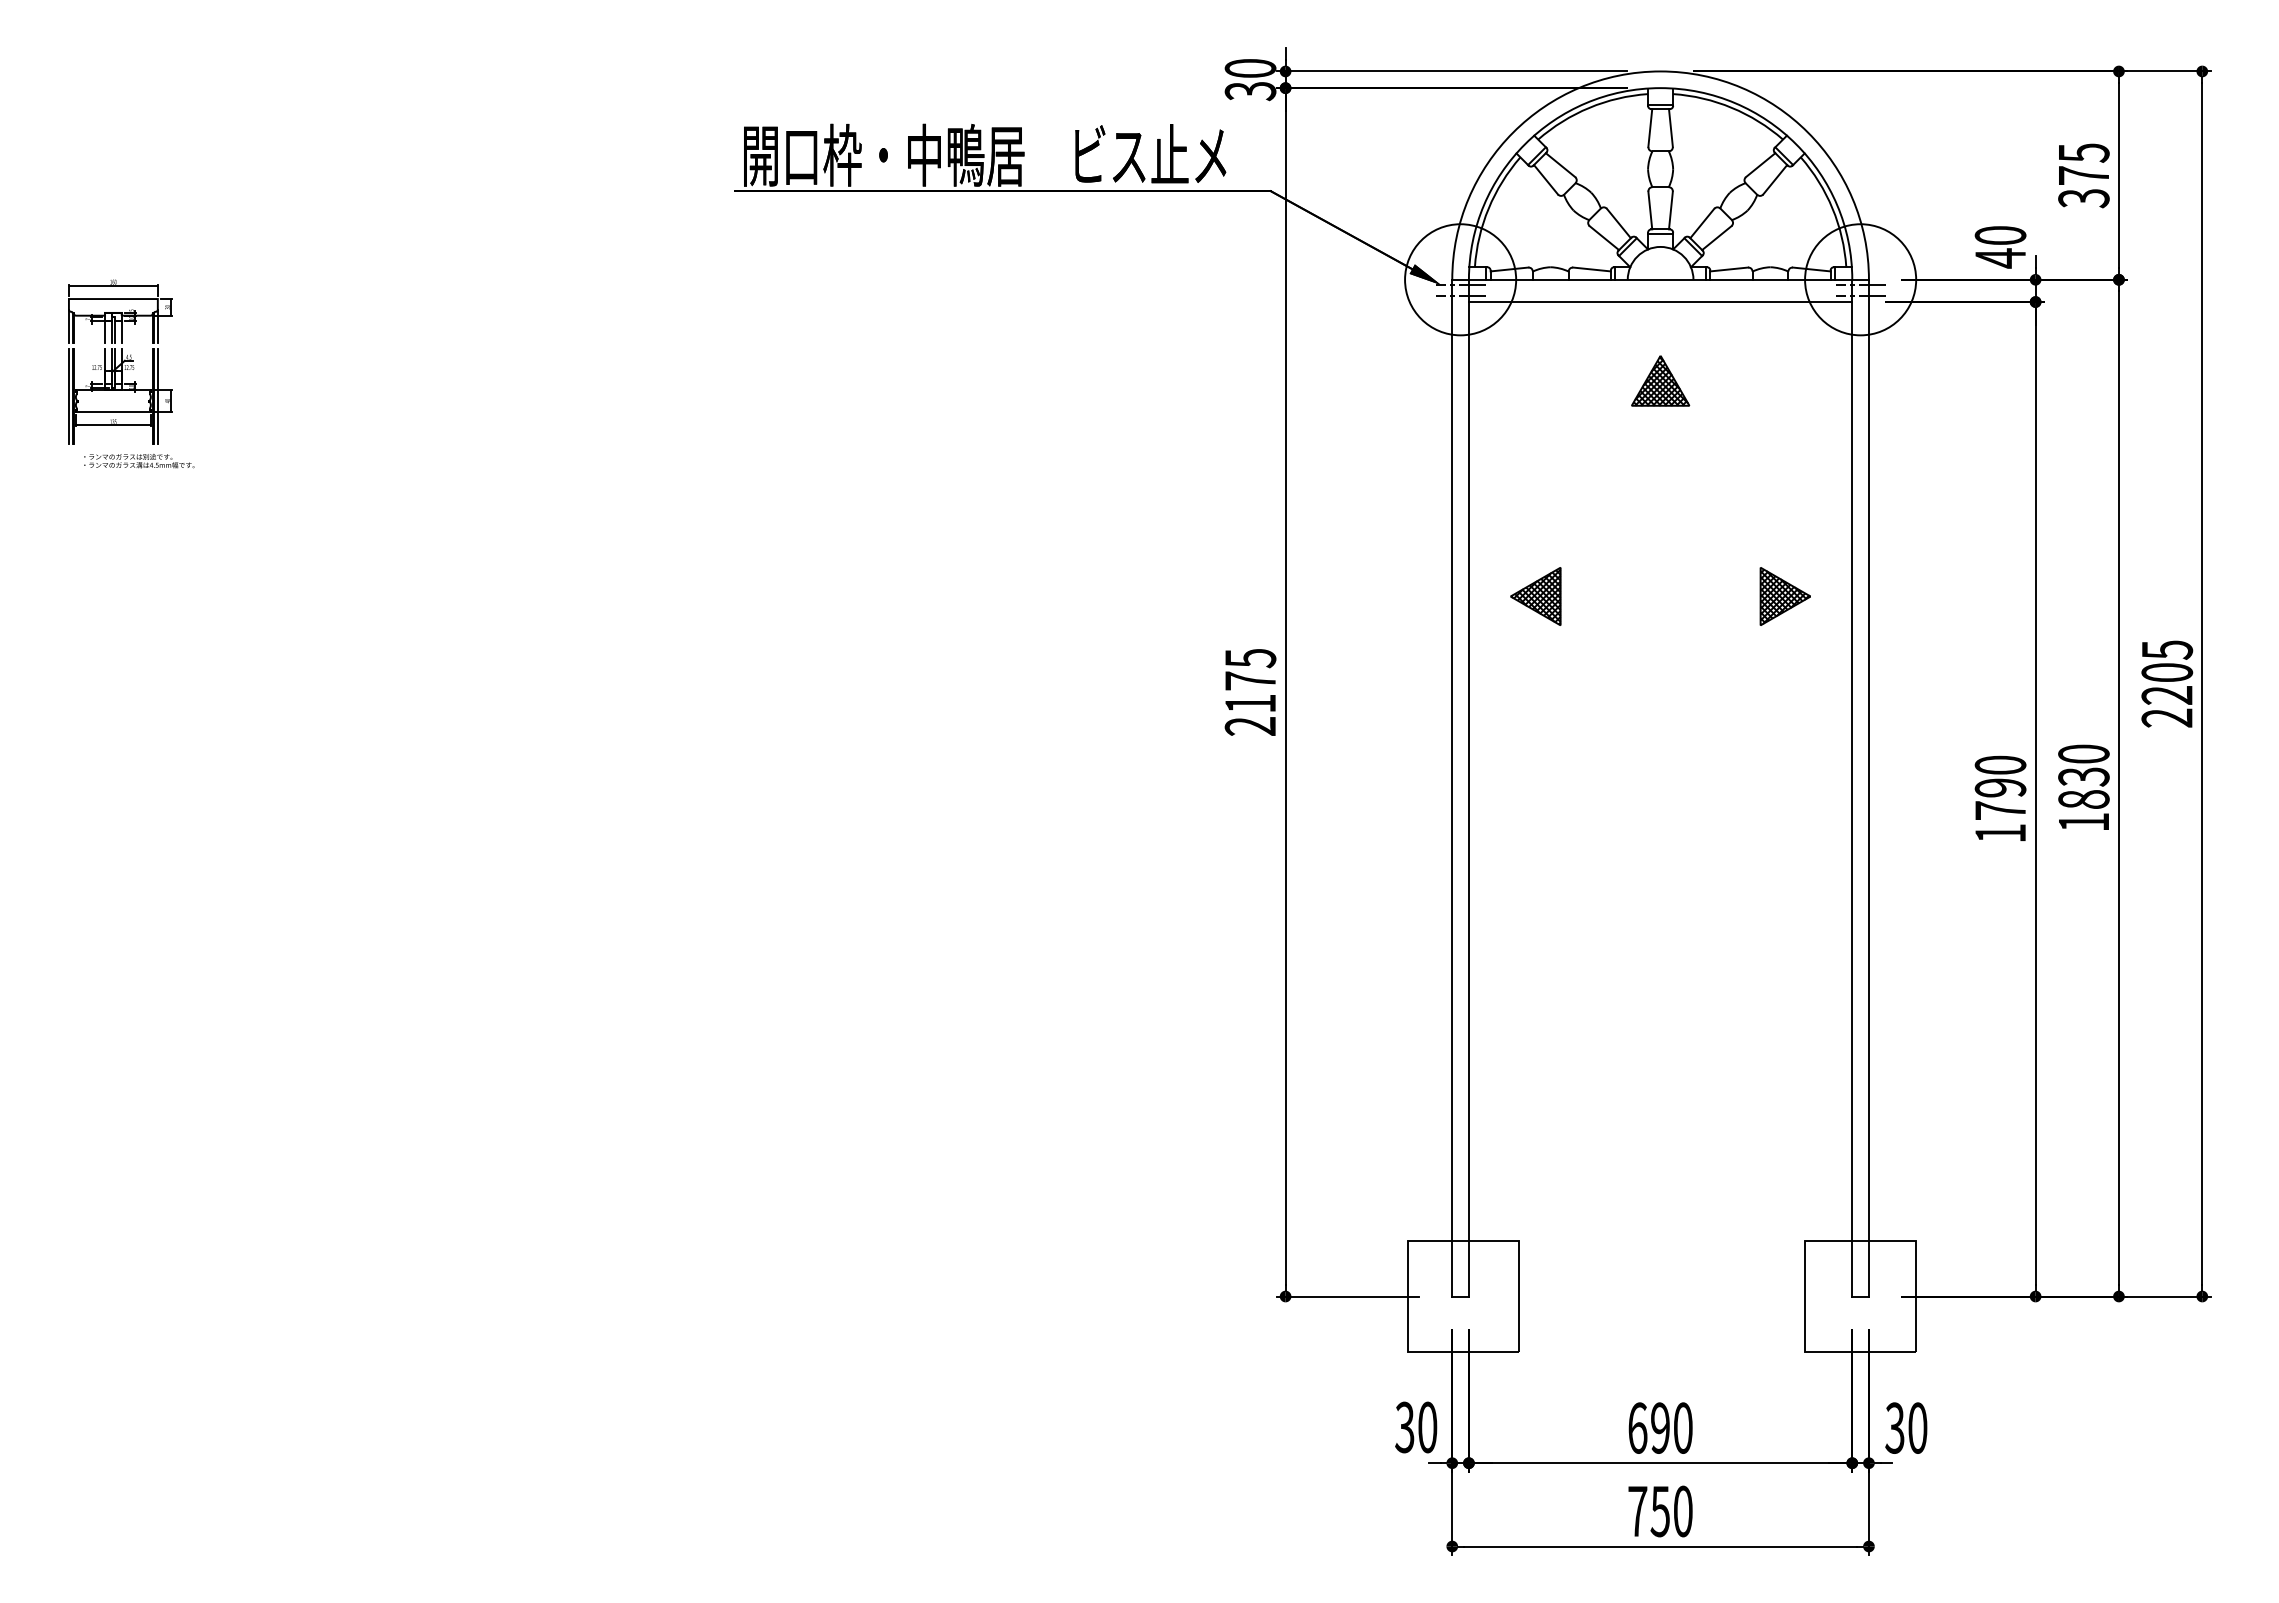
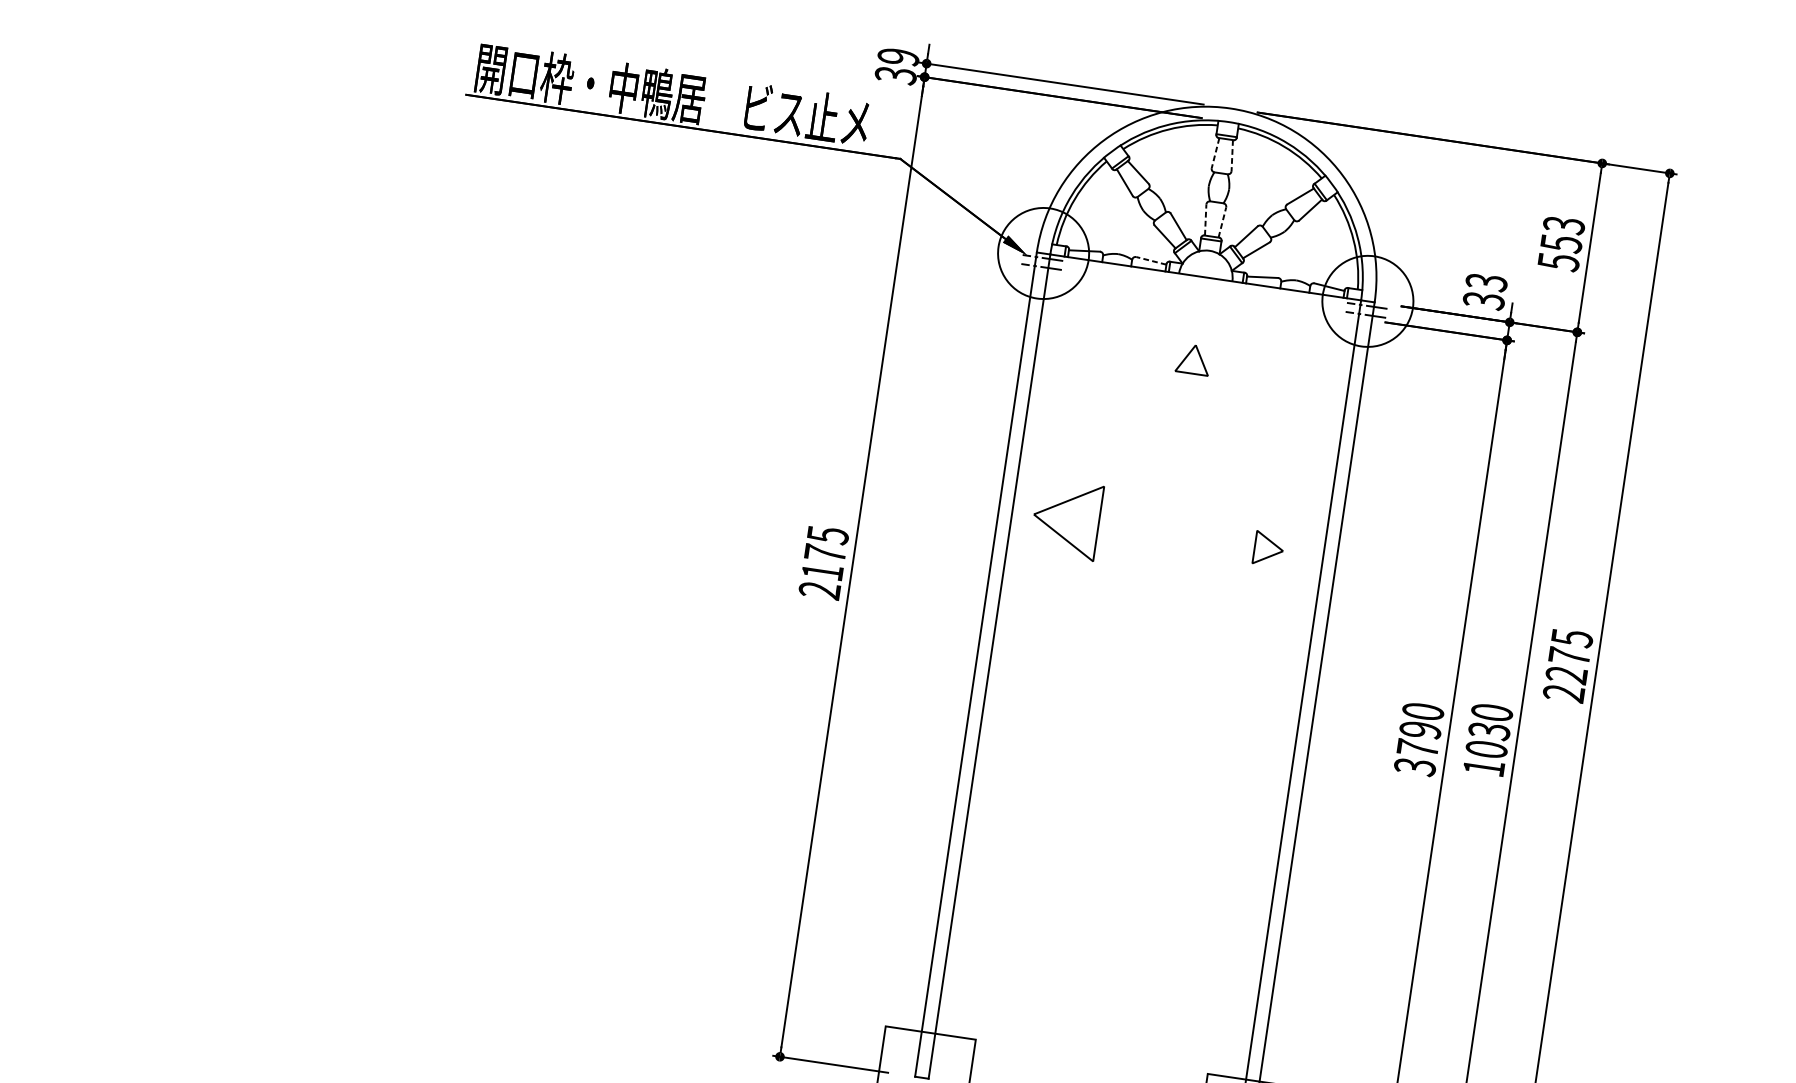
text: (1250, 68) -> (898, 57), 30 -> 39
line: (1650, 128) -> (1215, 153), solid -> dashed
line: (1670, 128) -> (1231, 155), solid -> dashed
text: (2083, 175) -> (1561, 243), 375 -> 553
line: (1650, 210) -> (1205, 220), solid -> dashed
line: (1670, 210) -> (1222, 222), solid -> dashed
text: (2000, 247) -> (1485, 291), 40 -> 33
line: (1592, 269) -> (1151, 260), solid -> dashed
line: (1660, 302) -> (1202, 295), removed
part: (1660, 380) -> (1193, 359), size x0.7
part: (1535, 596) -> (1066, 519), size x1.6
part: (1784, 596) -> (1268, 549), size x0.7
text: (2167, 672) -> (1569, 656), 2205 -> 2275
text: (2083, 799) -> (1486, 749), 1830 -> 1030
text: (2000, 833) -> (1415, 767), 1790 -> 3790

